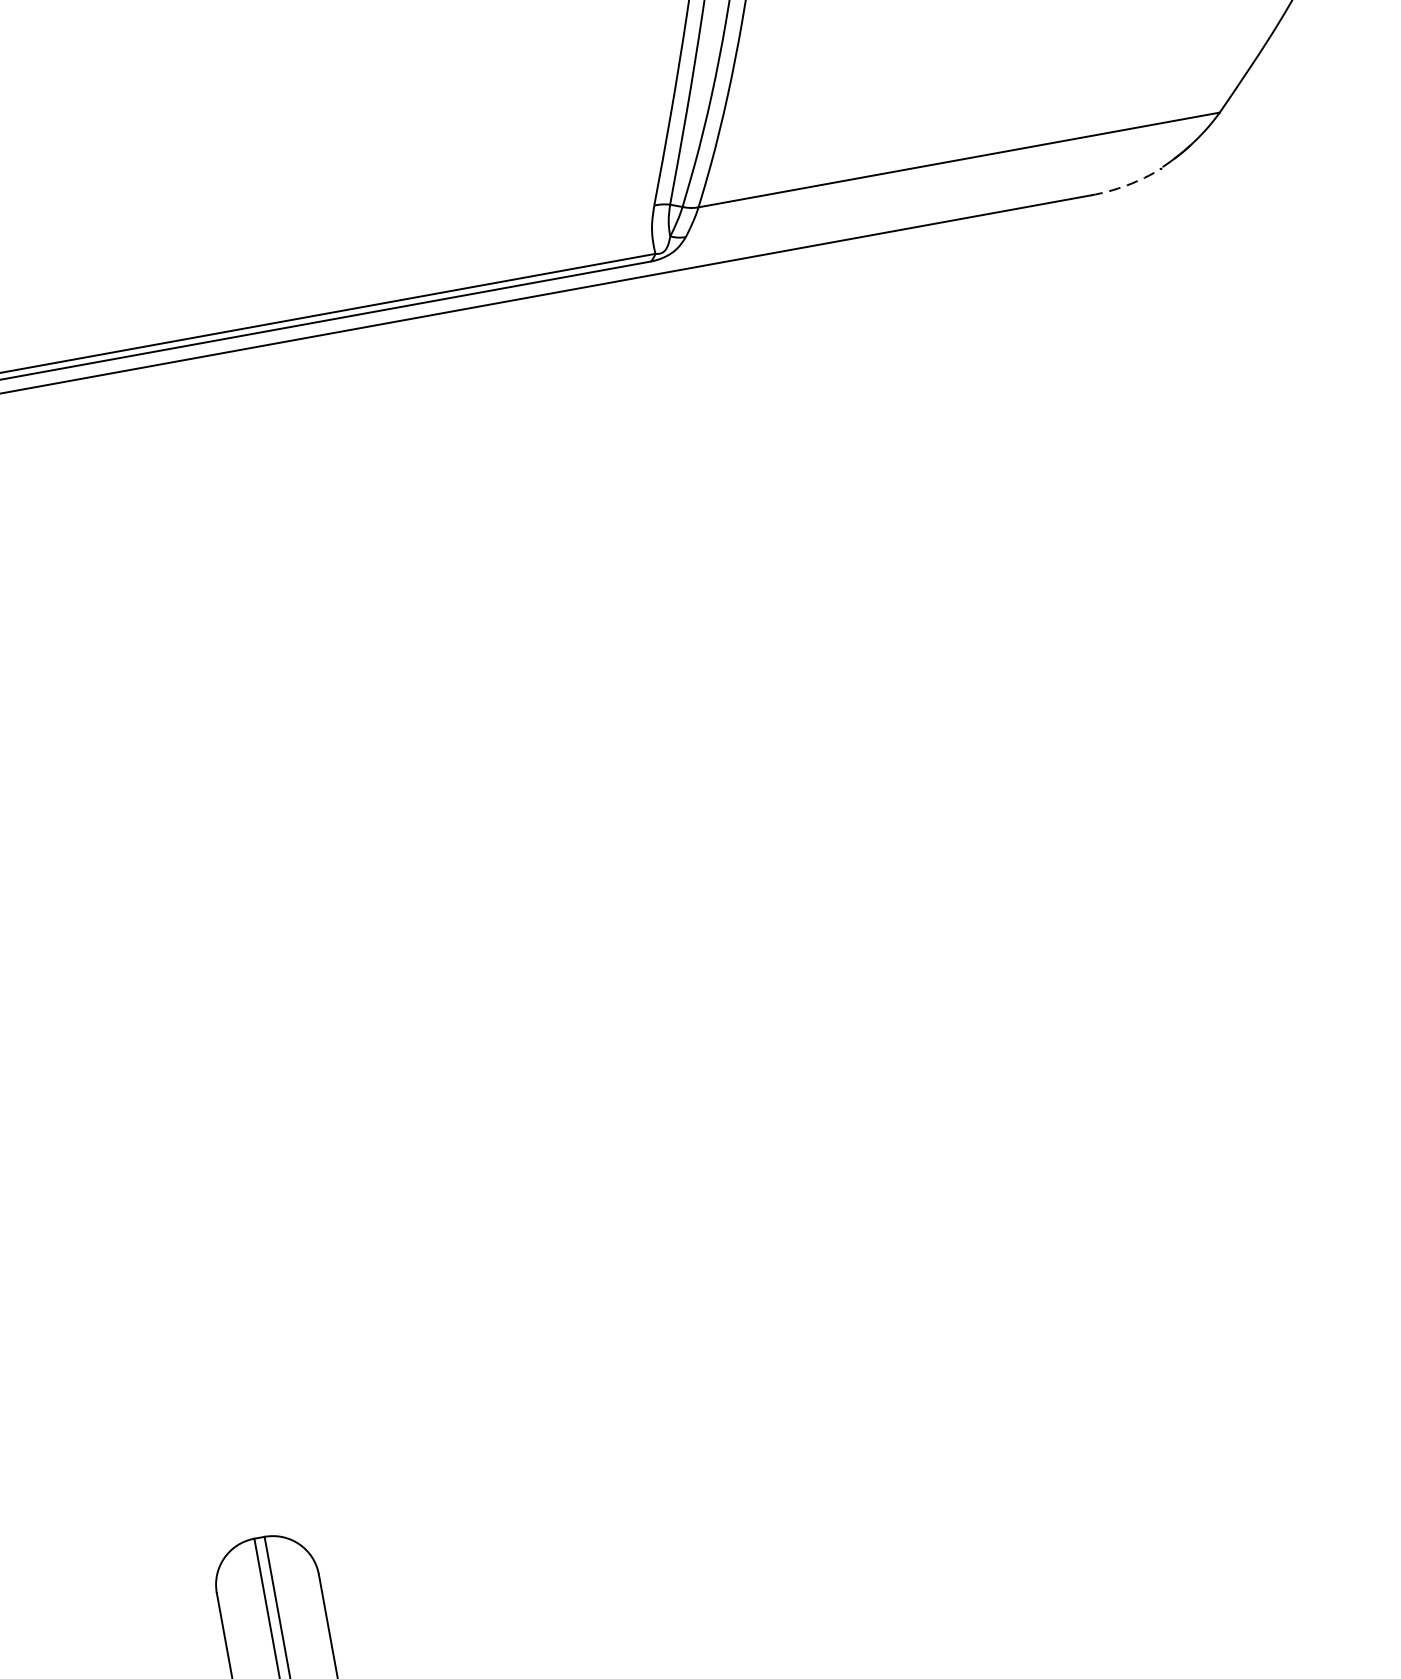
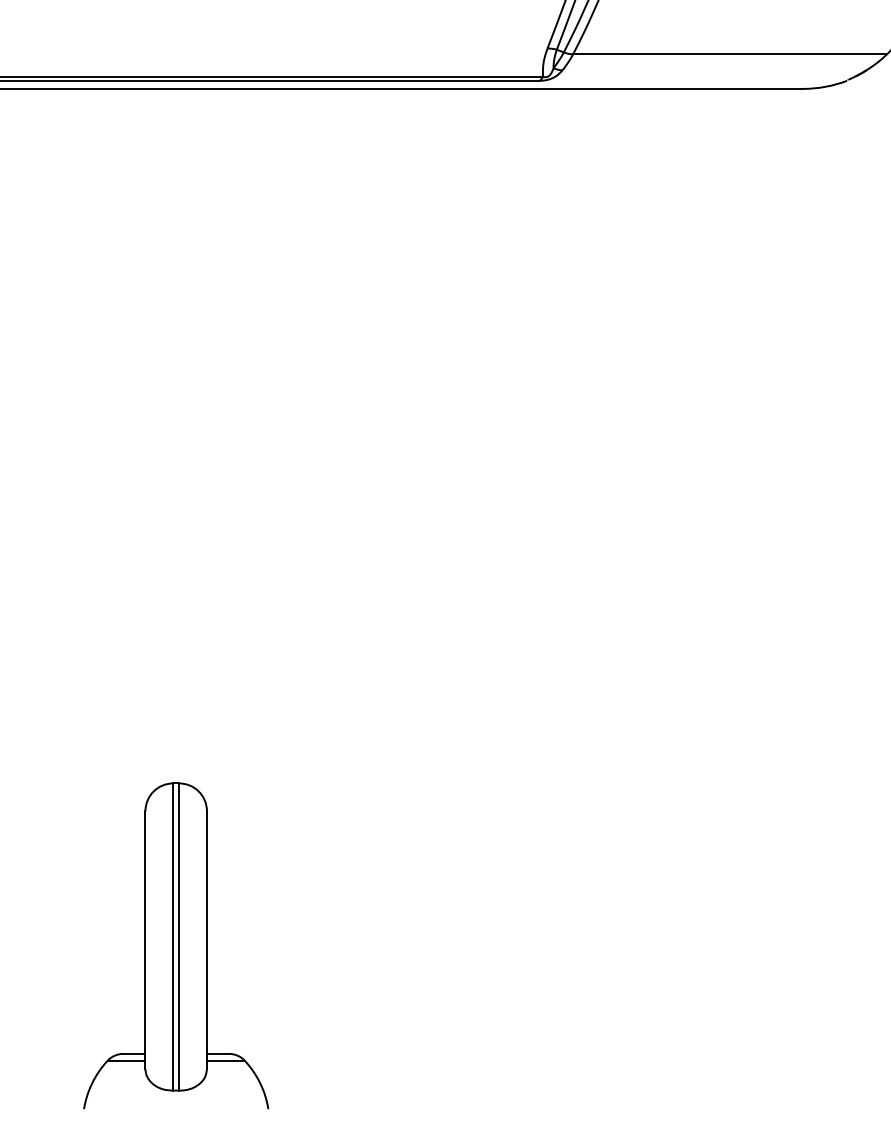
arc: (1127, 184) -> (825, 86), dashed -> solid

